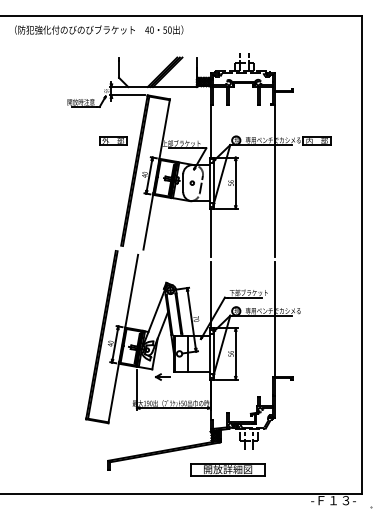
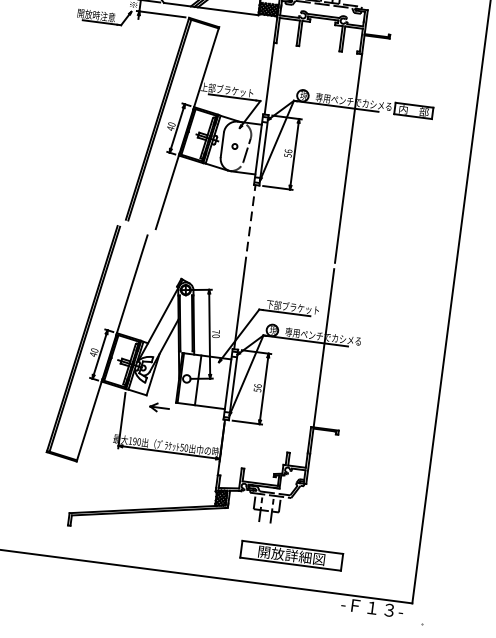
part: (113, 140) -> (134, 73), removed
line: (210, 232) -> (251, 217), solid -> dashed
part: (227, 469) -> (291, 555), moved

